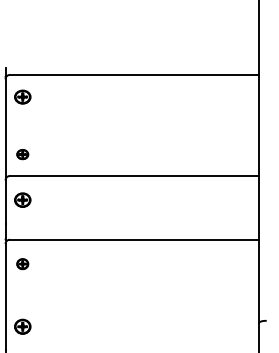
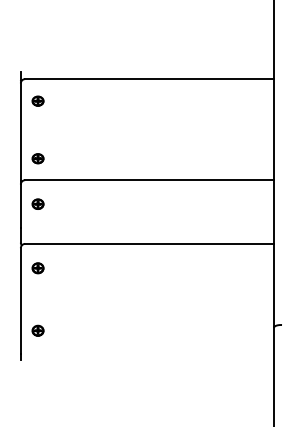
part: (22, 96) -> (37, 100), size x0.71
part: (22, 199) -> (37, 203), size x0.71
part: (22, 326) -> (37, 330), size x0.71

